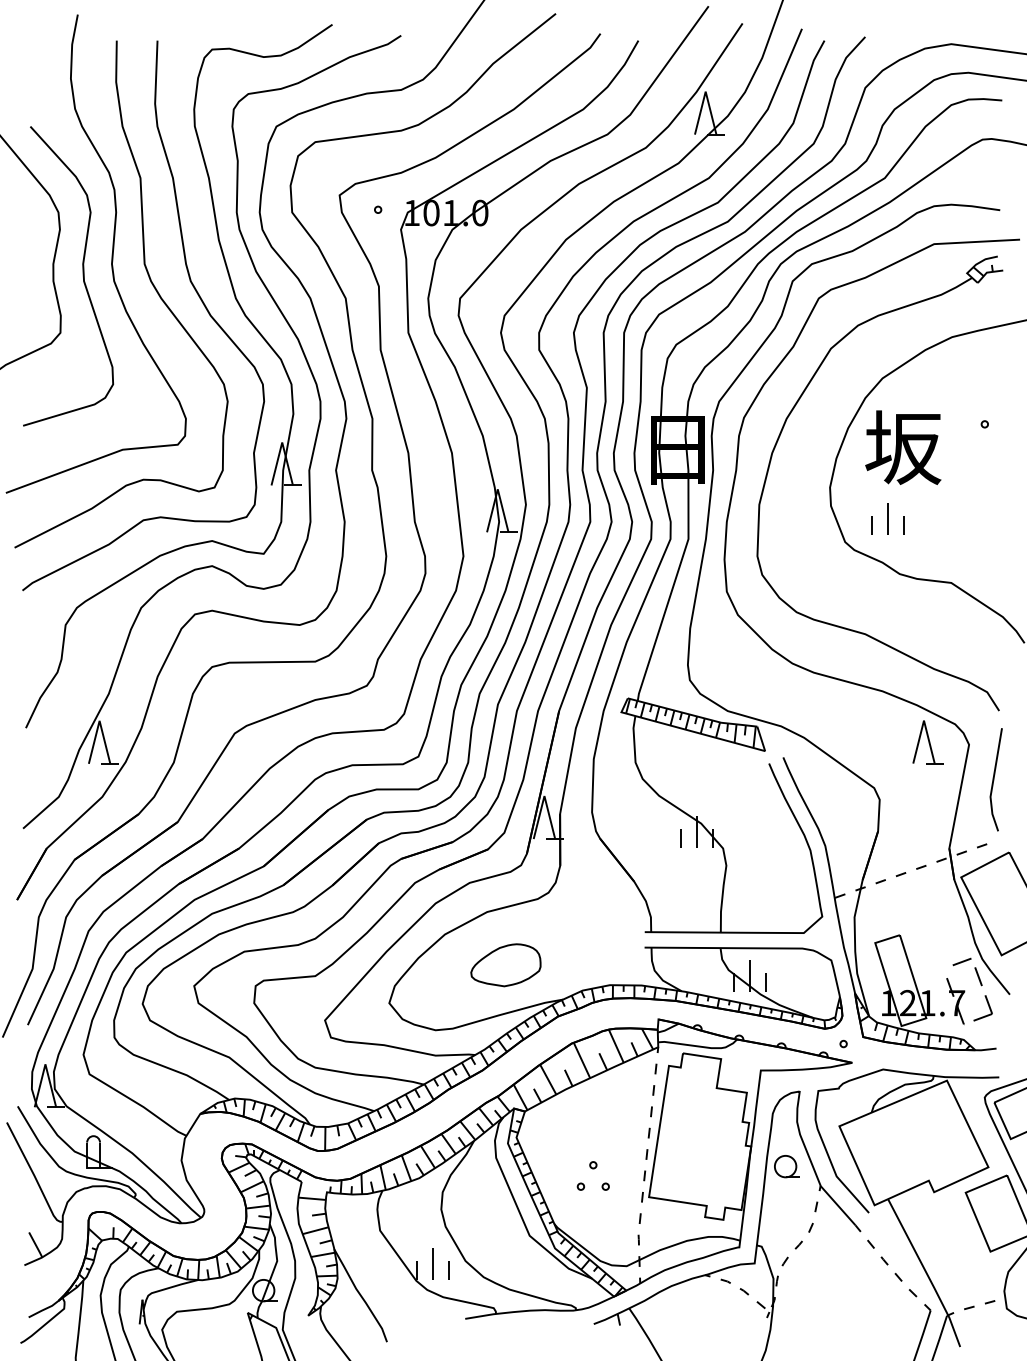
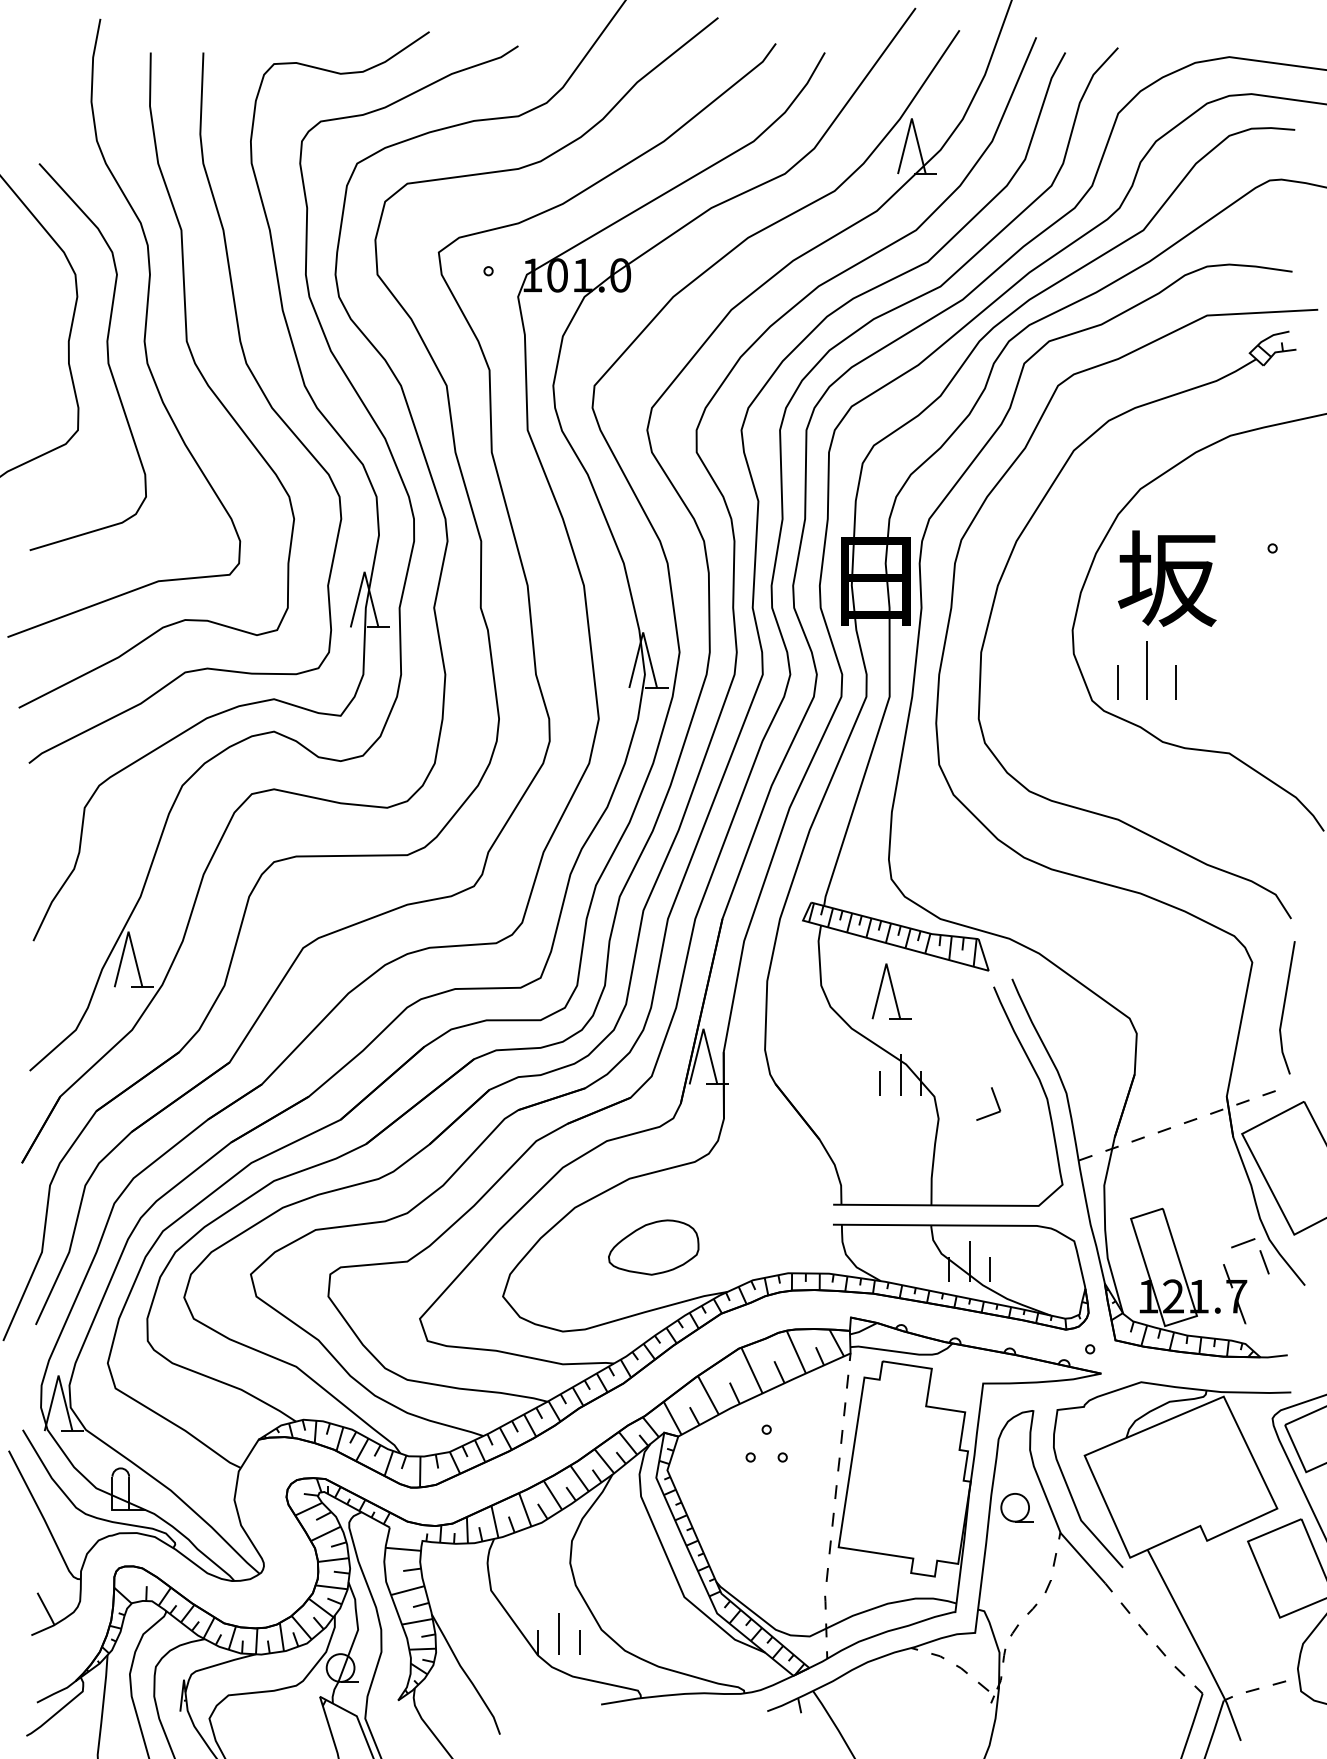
part: (887, 518) -> (1146, 670), size x1.4
part: (927, 742) -> (890, 991), moved
part: (988, 1007) -> (995, 1103), moved
part: (592, 1175) -> (765, 1442), moved

